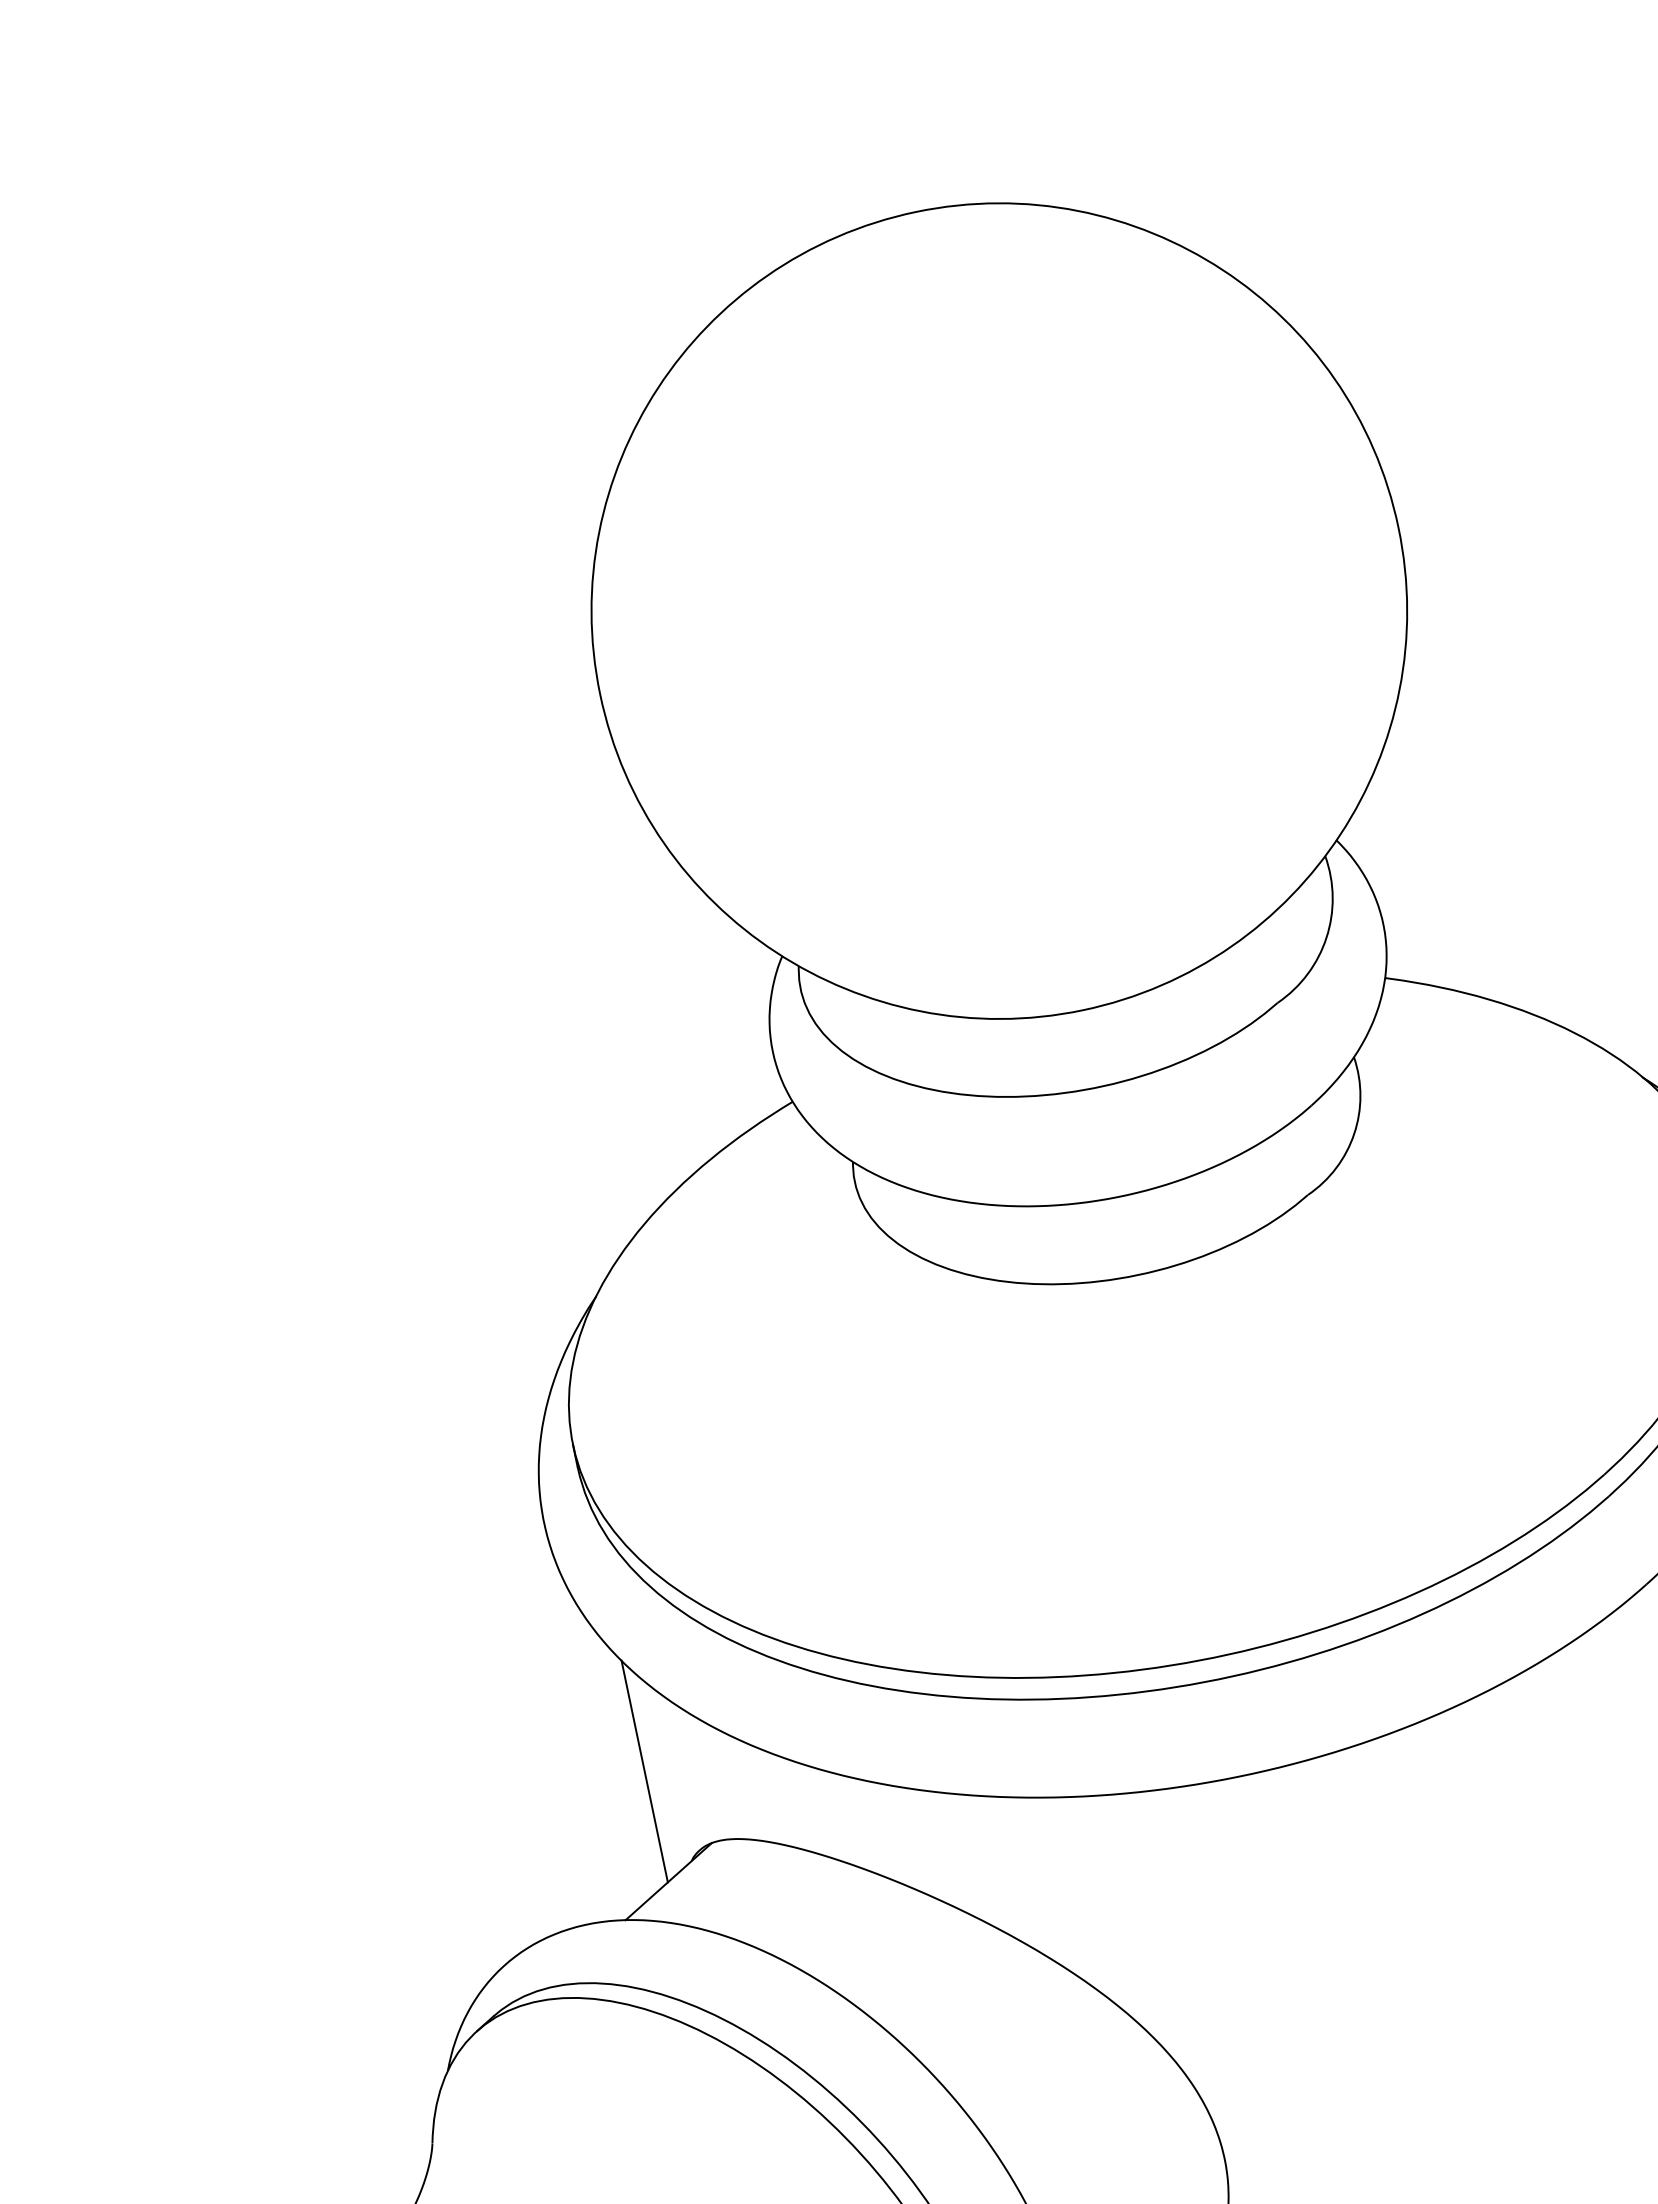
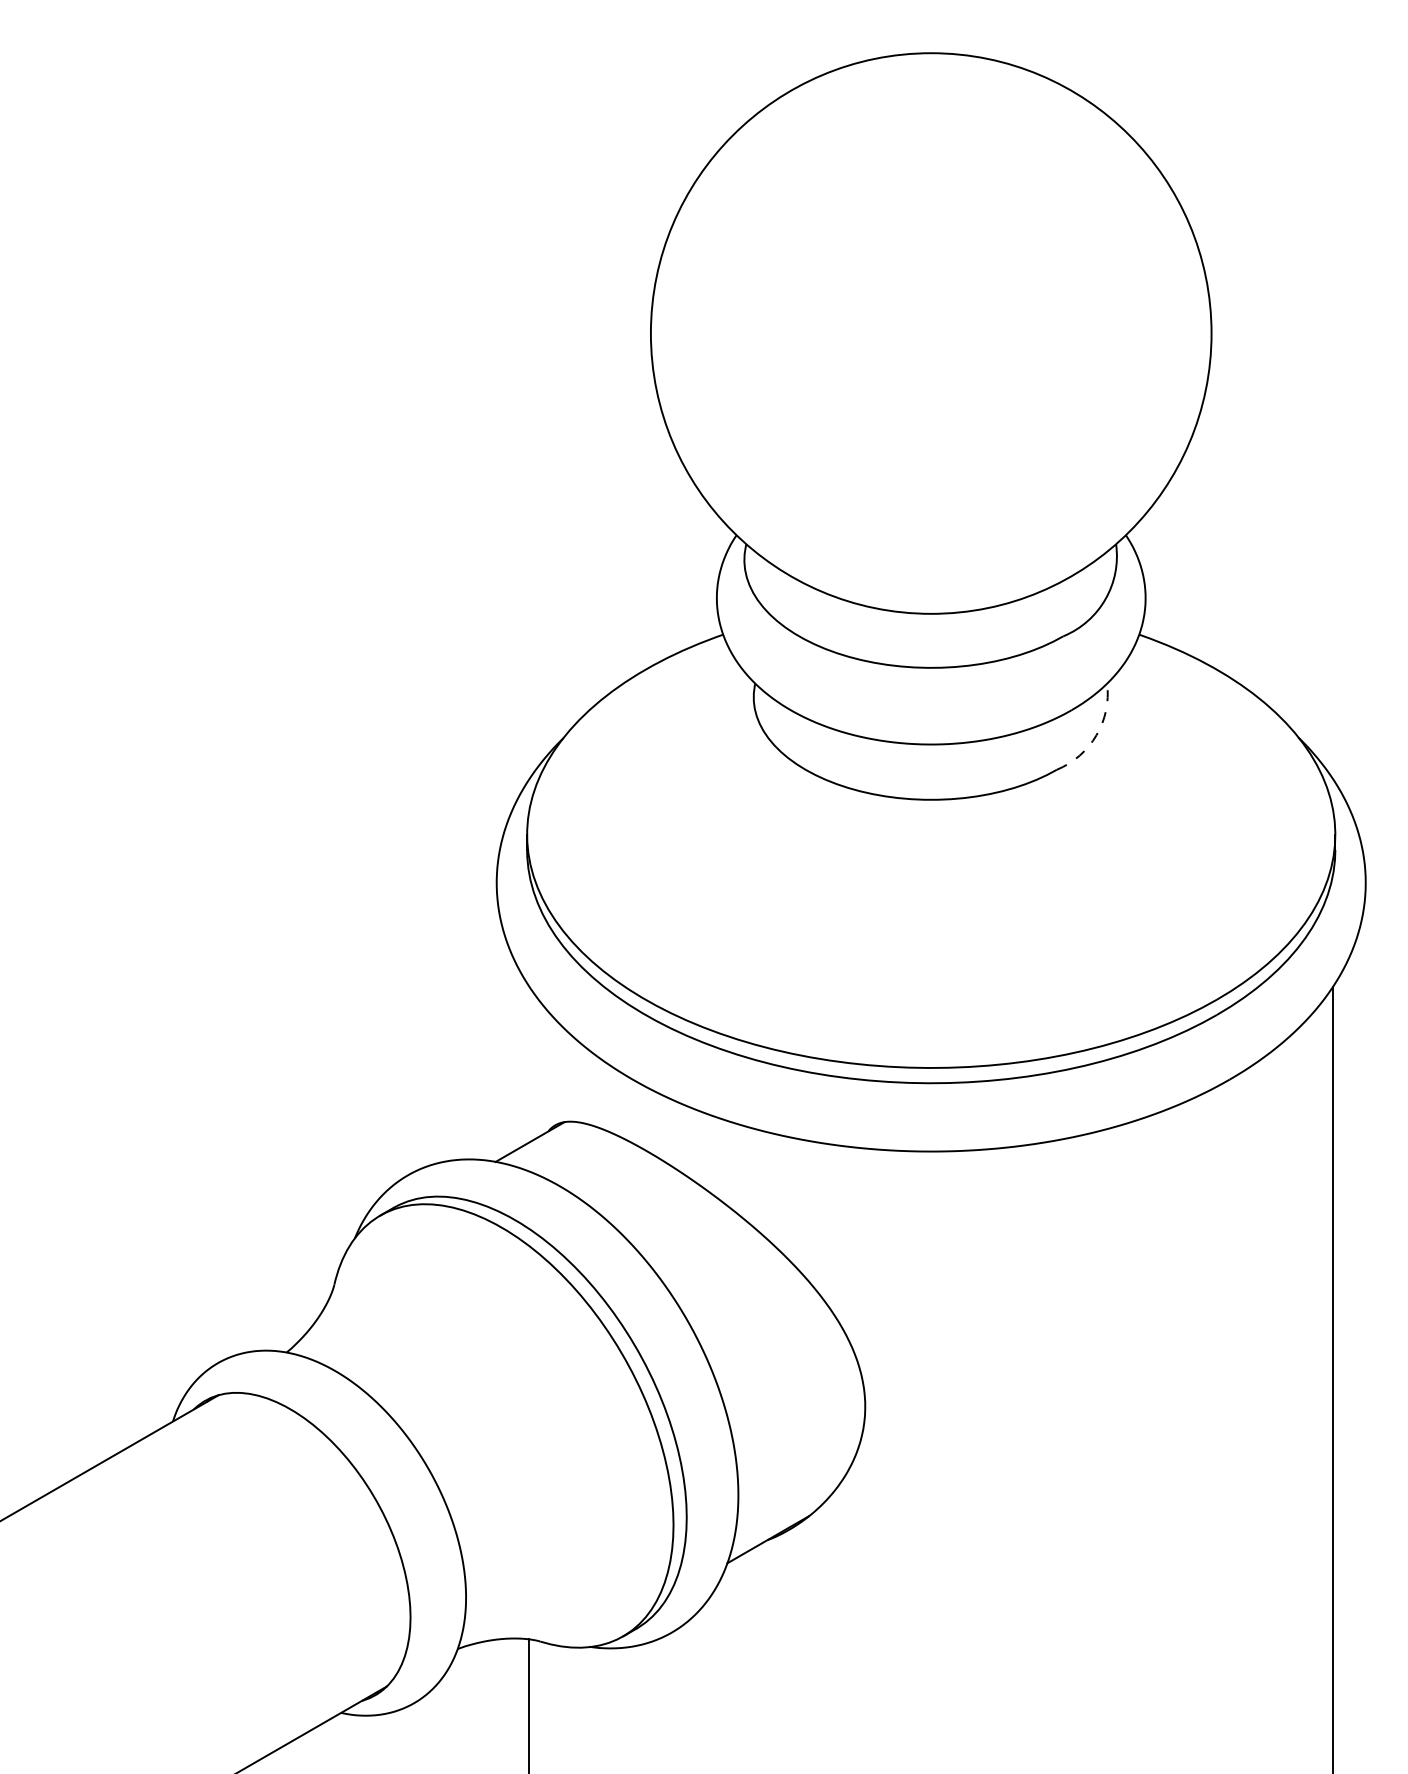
arc: (1354, 1134) -> (1096, 735), solid -> dashed
line: (644, 1771) -> (529, 1064), removed

